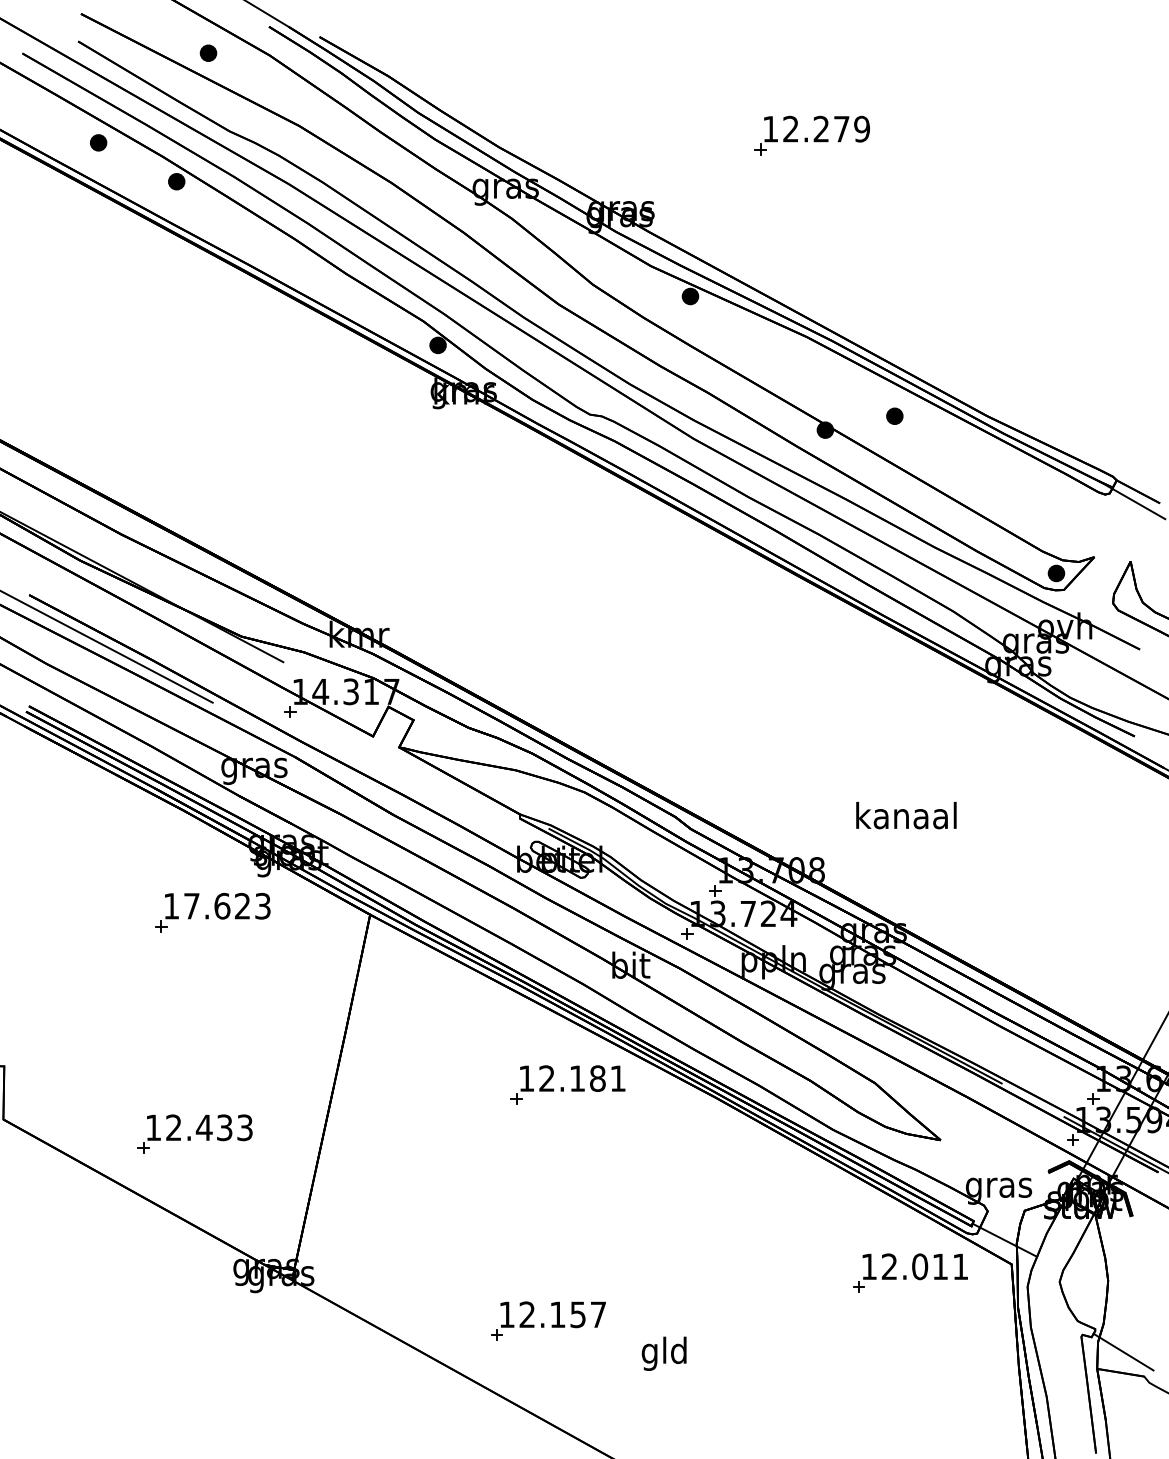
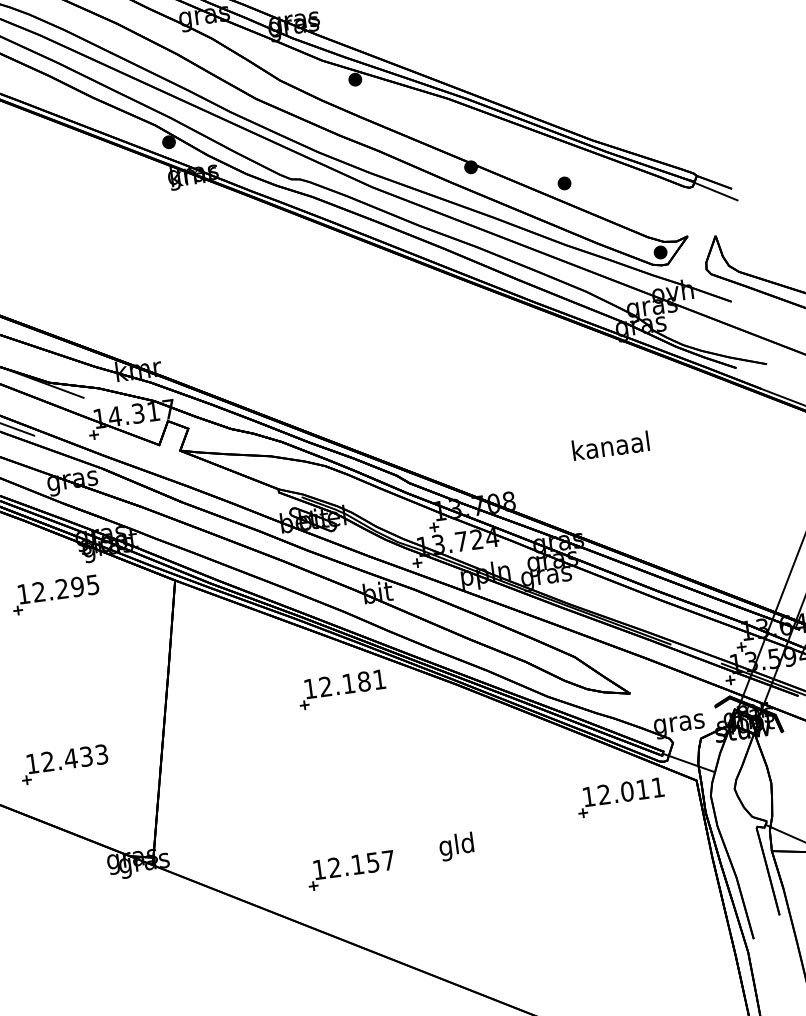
part: (894, 415) -> (564, 182), moved
text: (906, 815) -> (610, 445), moved
text: (227, 905) -> (66, 587), 17.623 -> 12.295
text: (663, 1353) -> (456, 846), moved

